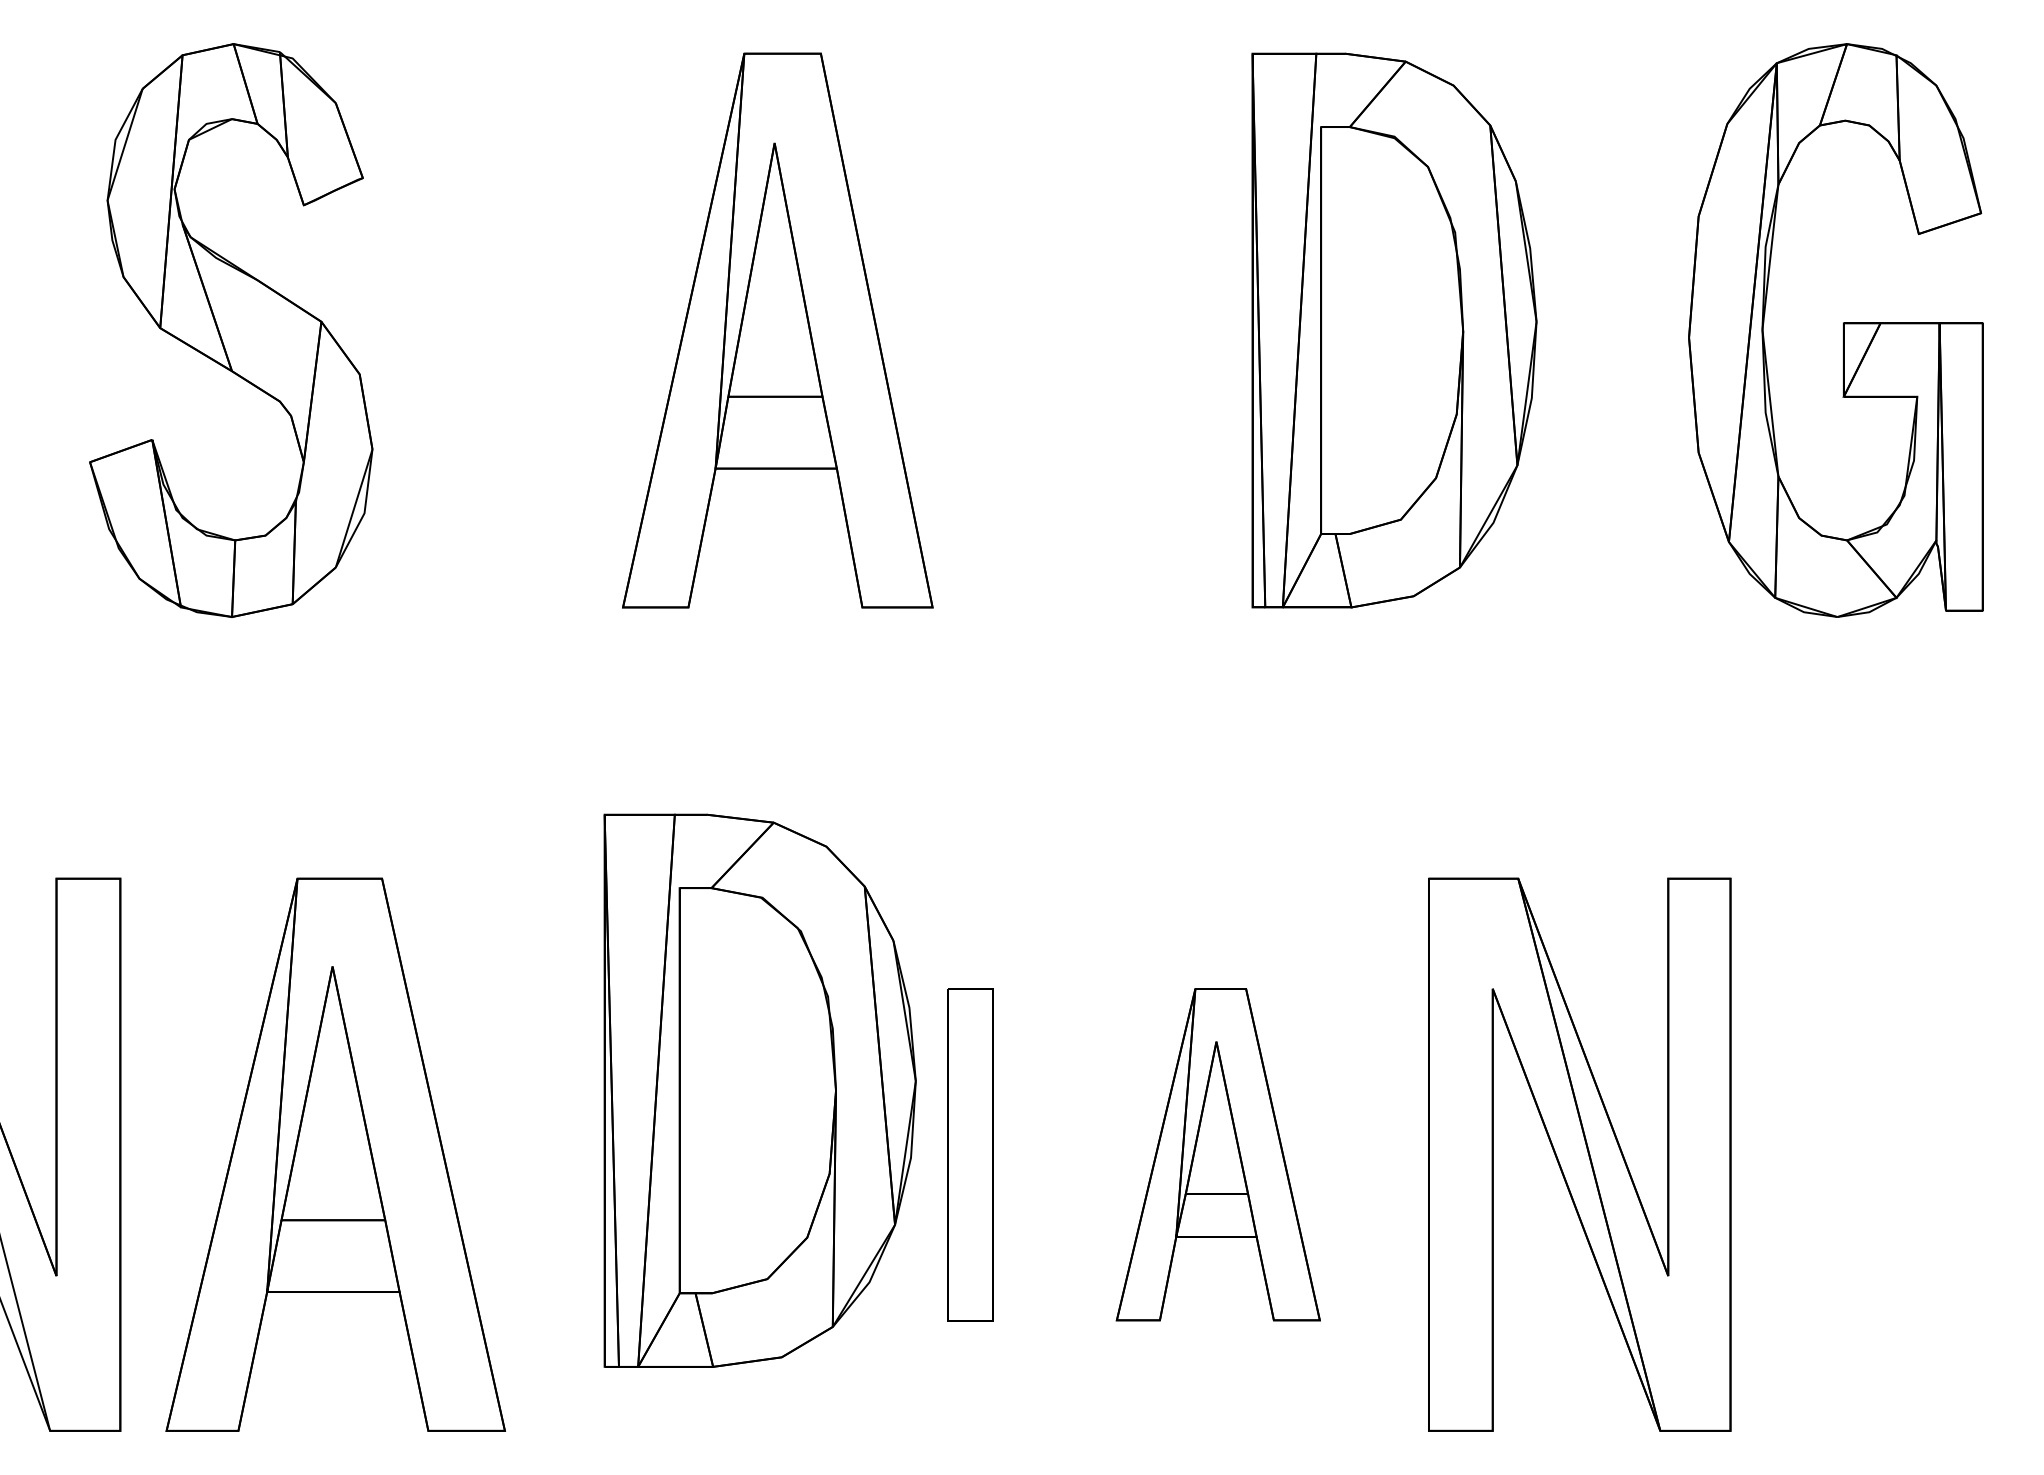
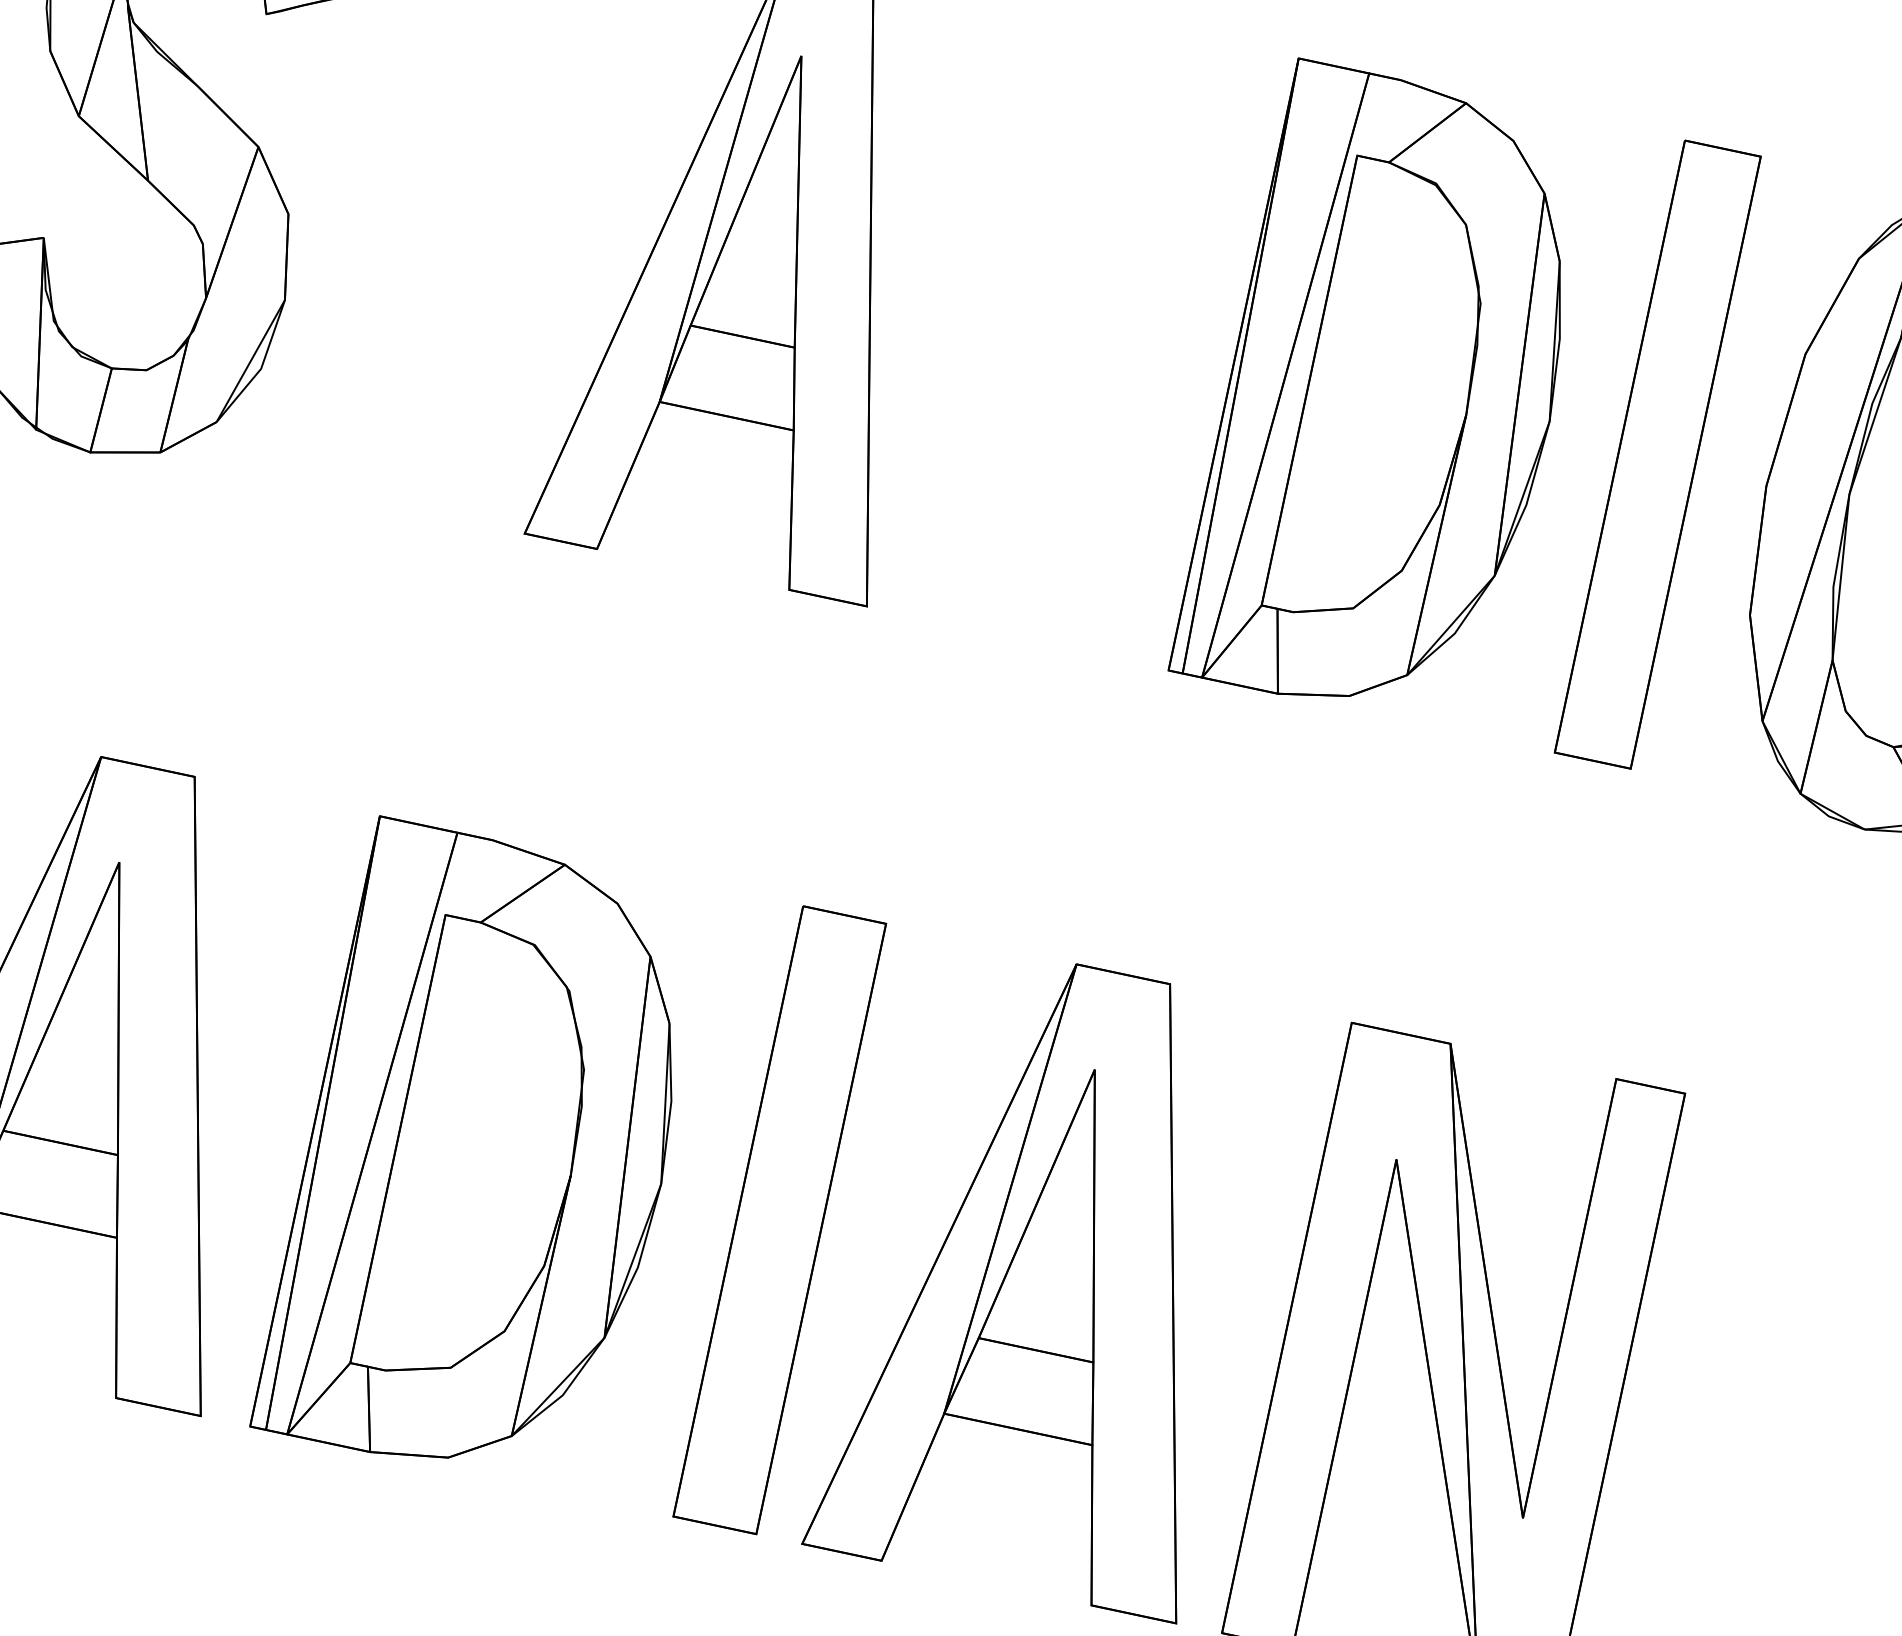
part: (1394, 330) -> (1390, 397), moved
part: (1589, 330) -> (1658, 454), added
part: (759, 1090) -> (486, 1157), moved
part: (970, 1154) -> (780, 1219), size x1.67
part: (1218, 1154) -> (1054, 1278), size x1.67

